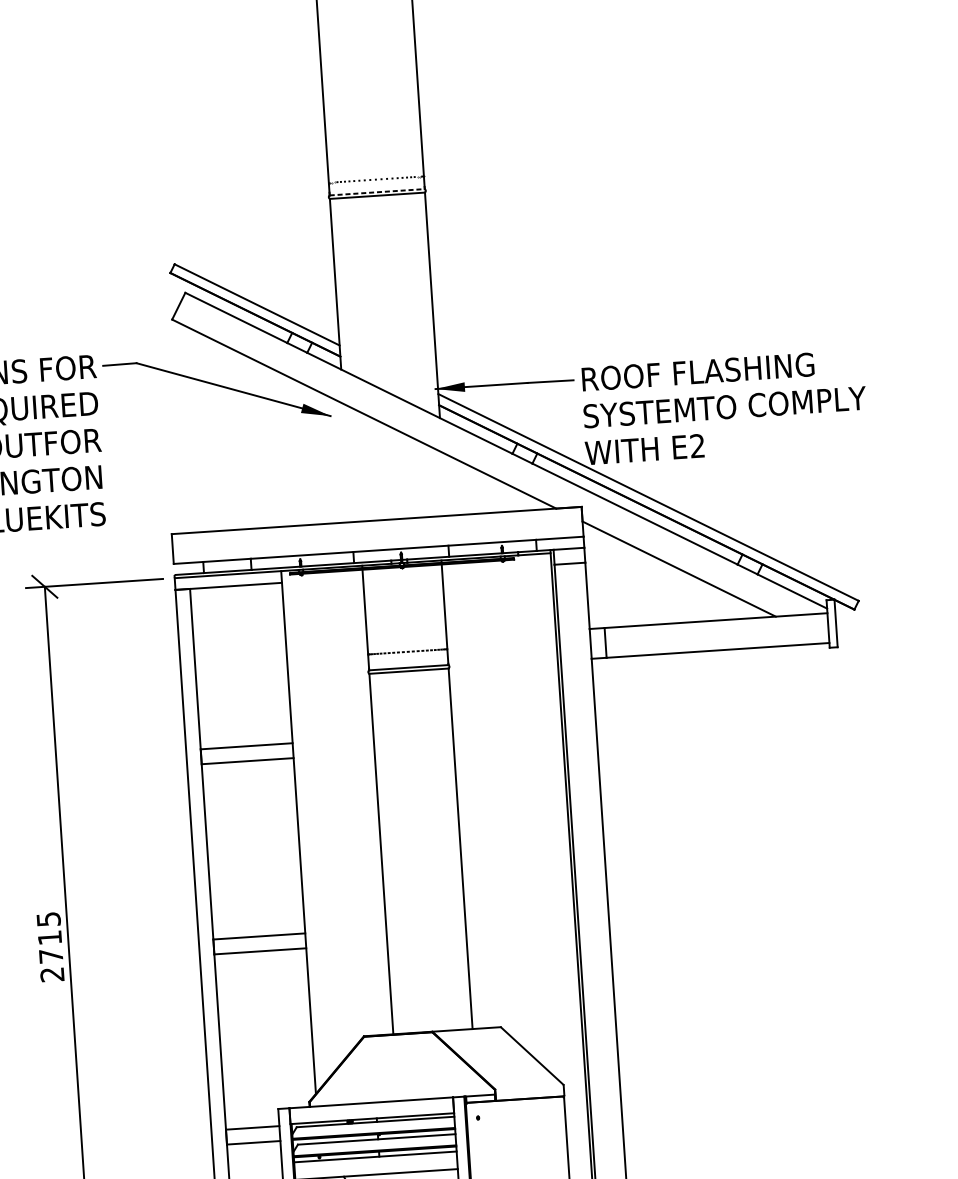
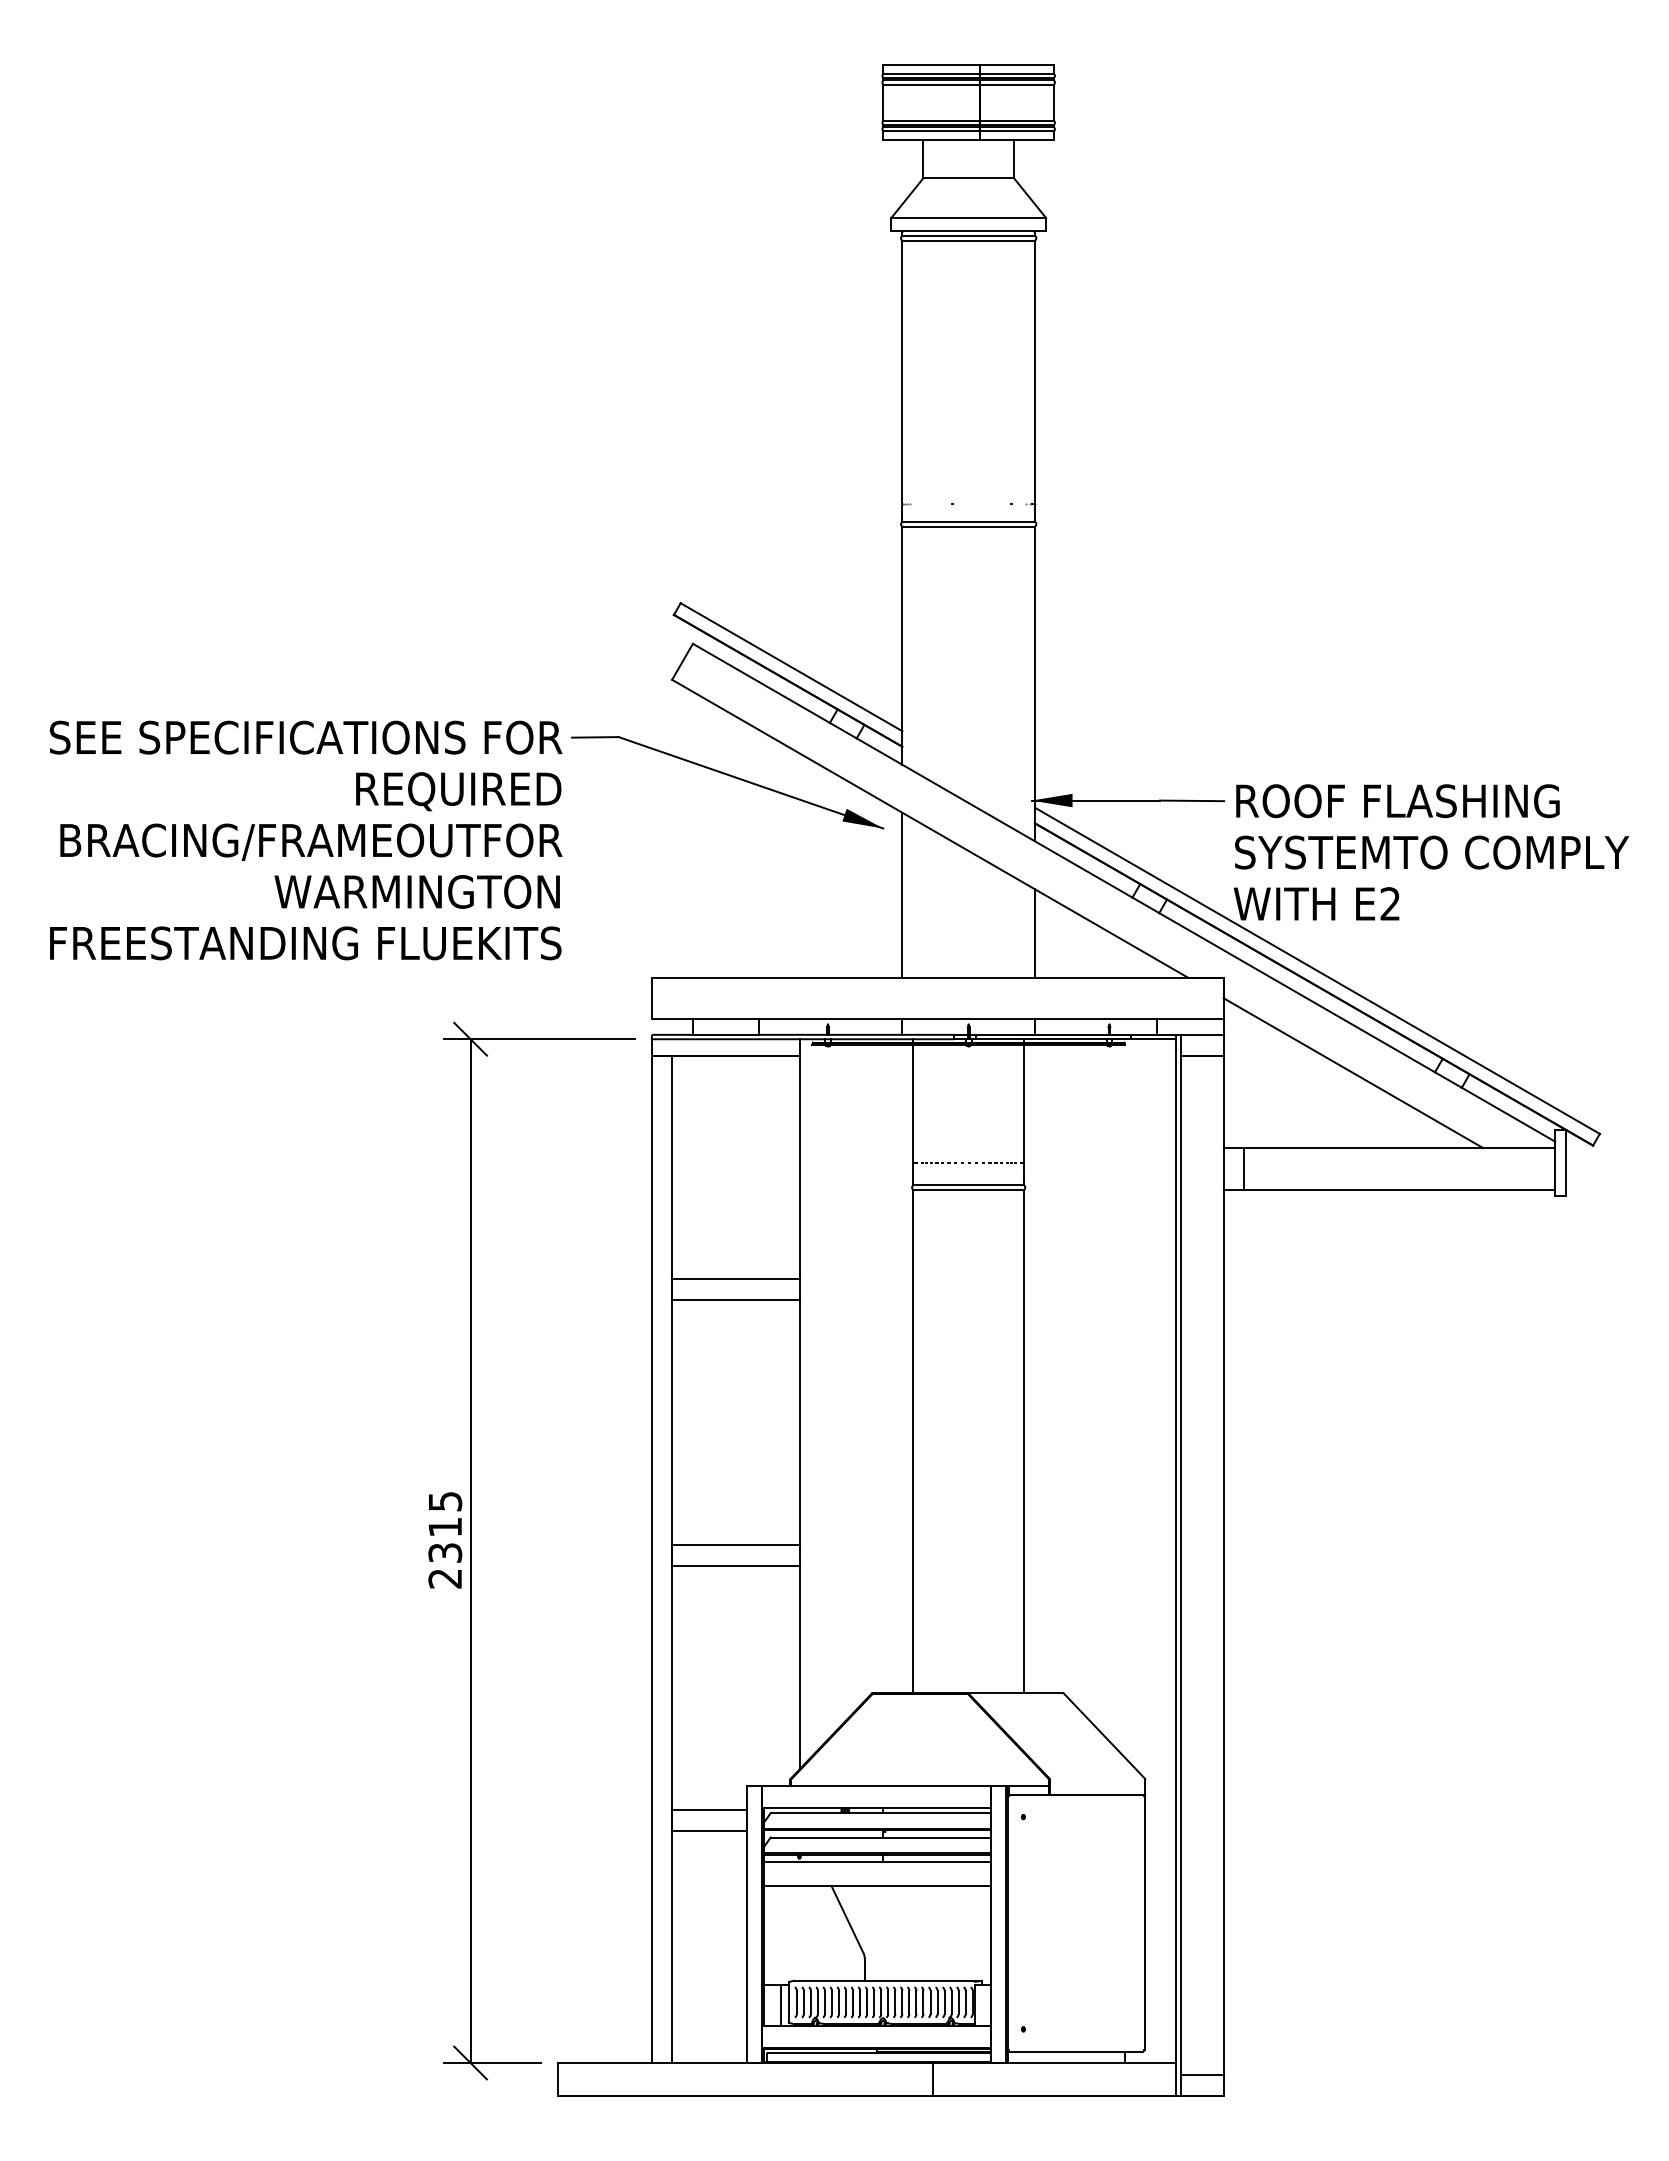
line: (377, 191) -> (969, 521), dashed -> solid
line: (347, 462) -> (902, 894), added
line: (444, 484) -> (1035, 933), added
text: (51, 955) -> (445, 1552), 2715 -> 2315

